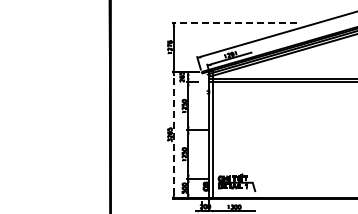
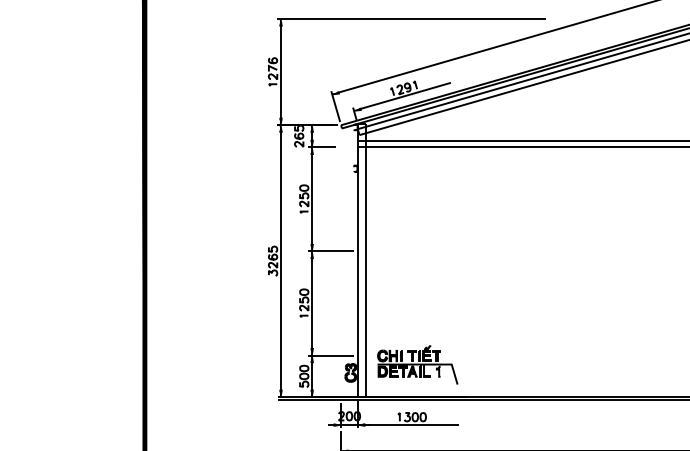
line: (233, 22) -> (410, 18), dashed -> solid
line: (173, 134) -> (280, 260), dashed -> solid

